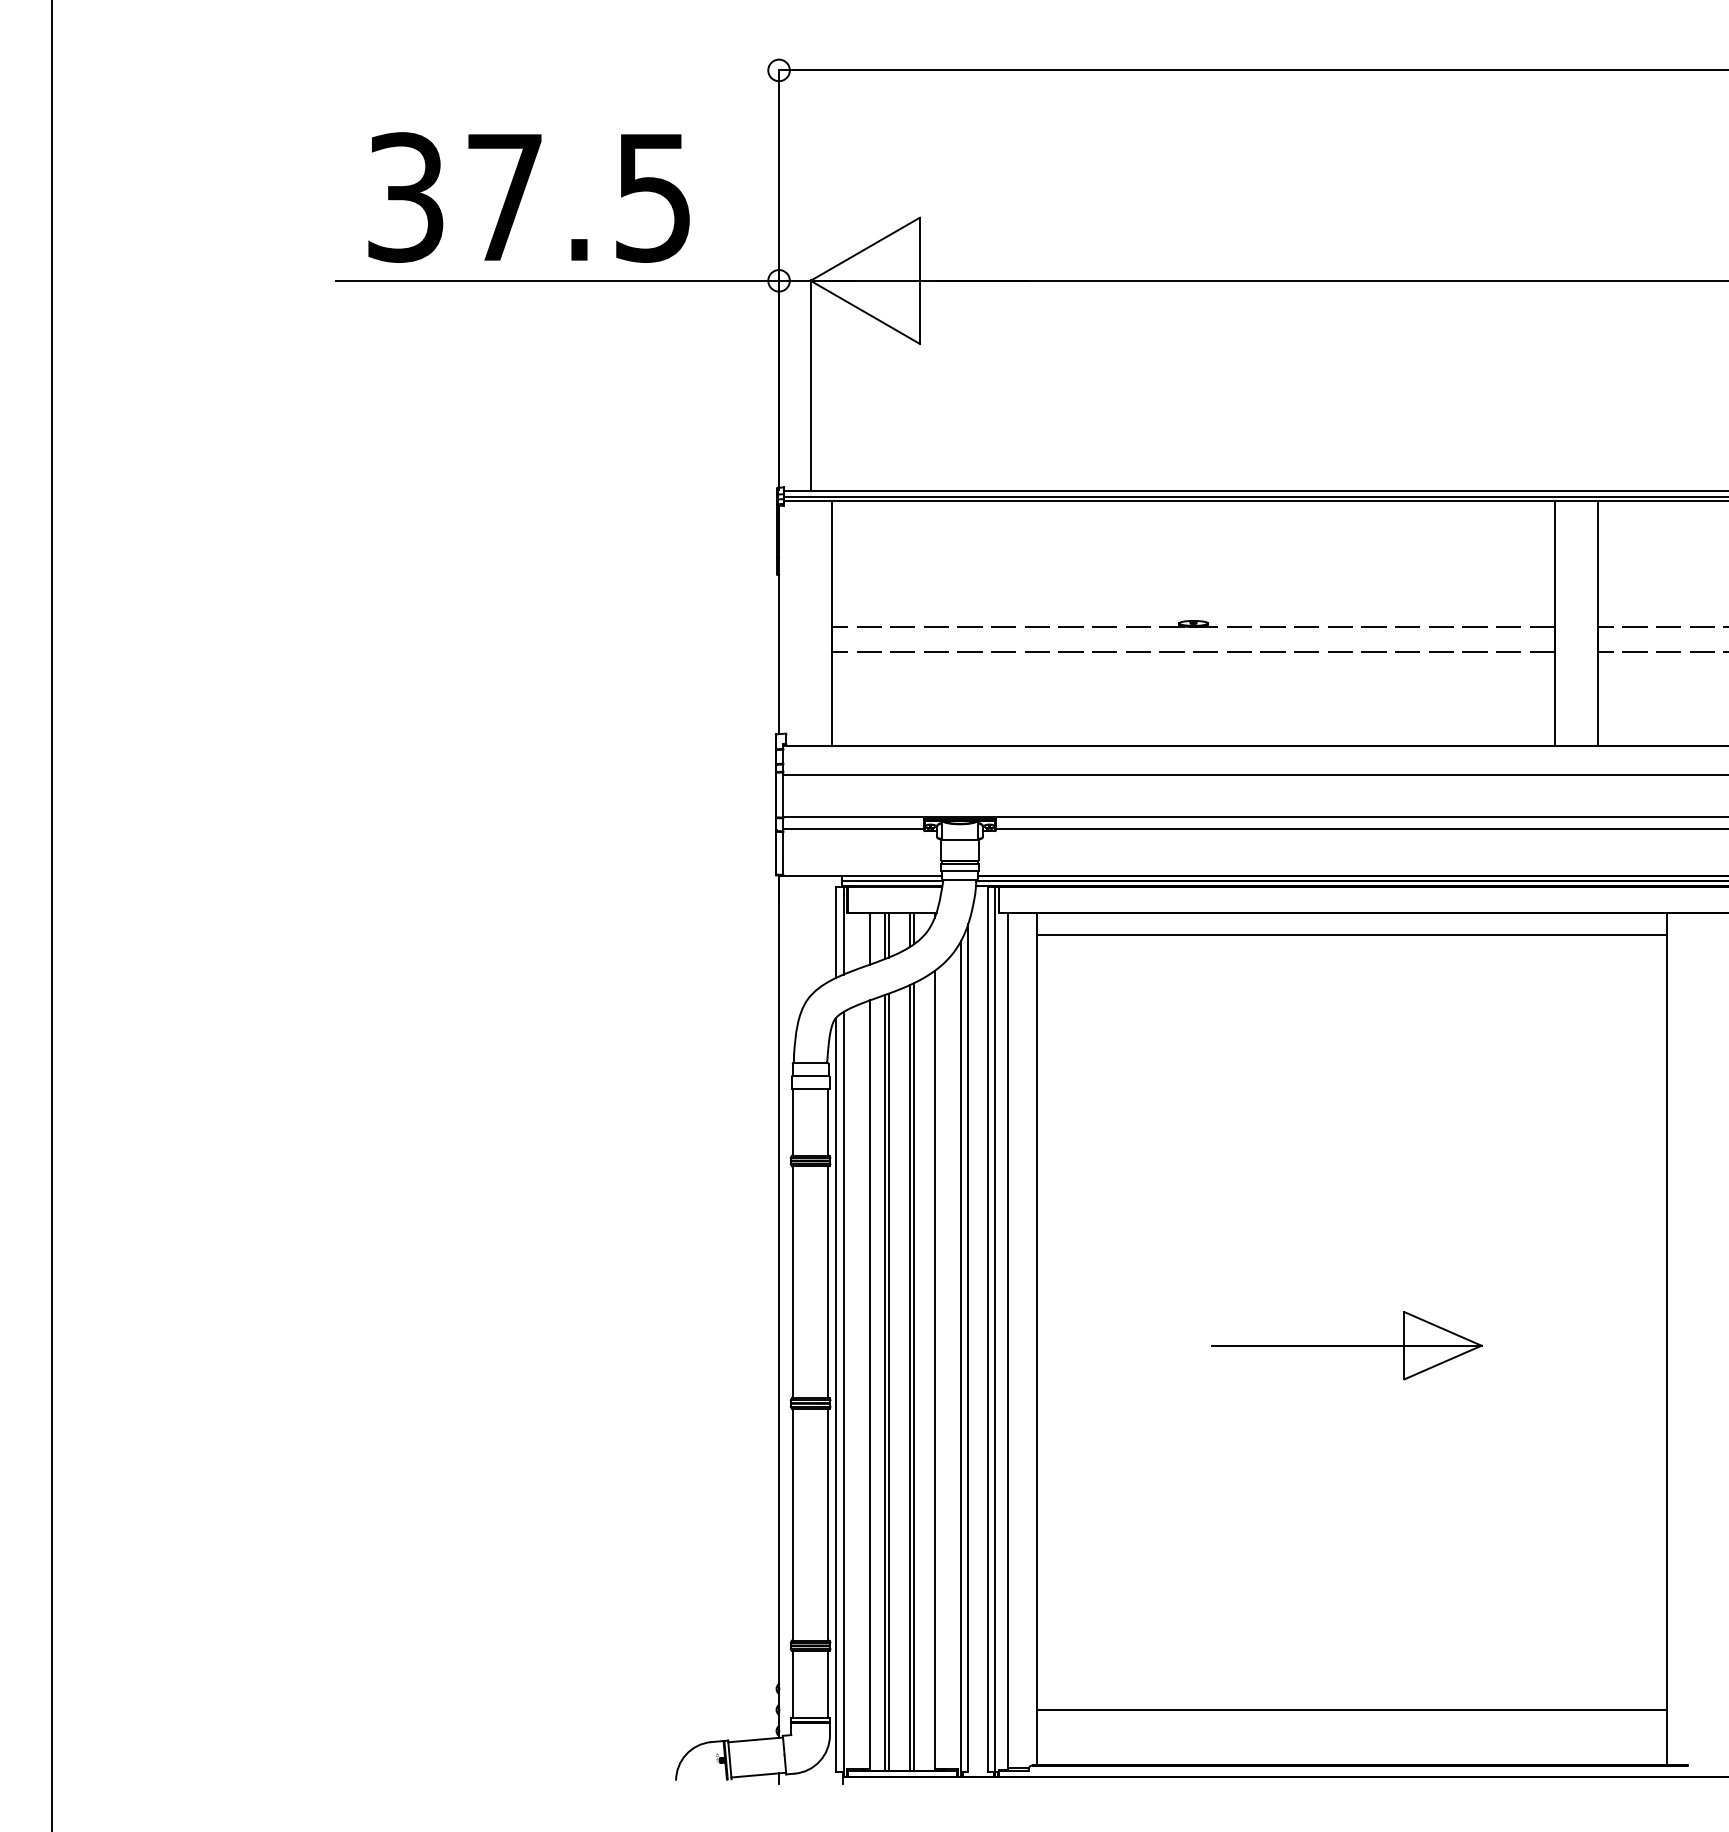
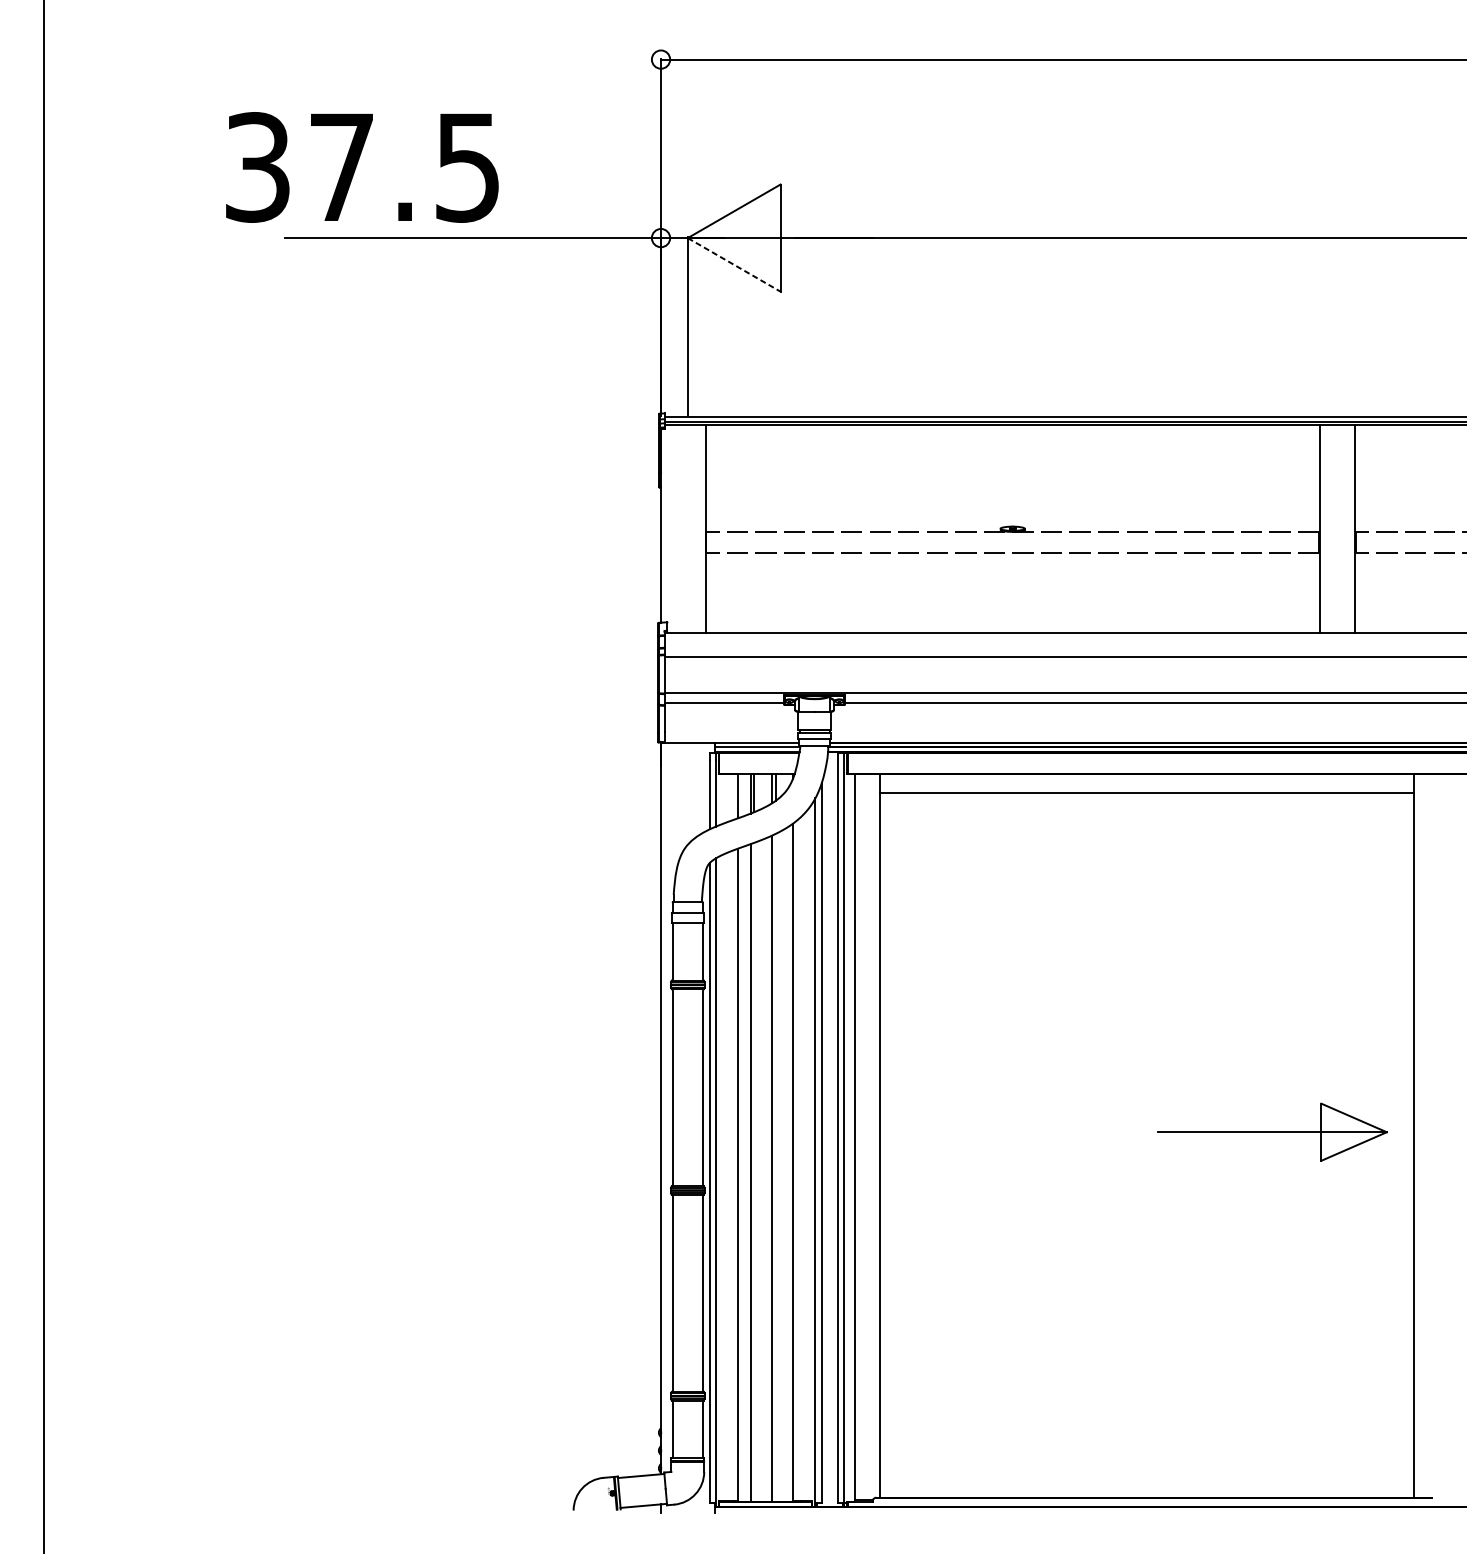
text: (528, 197) -> (361, 167), moved
line: (865, 312) -> (734, 264), solid -> dashed
part: (1346, 1345) -> (1272, 1132), moved
line: (914, 1376) -> (775, 1167), removed
line: (888, 1381) -> (753, 1171), removed
line: (1351, 1709) -> (1146, 1450), removed

